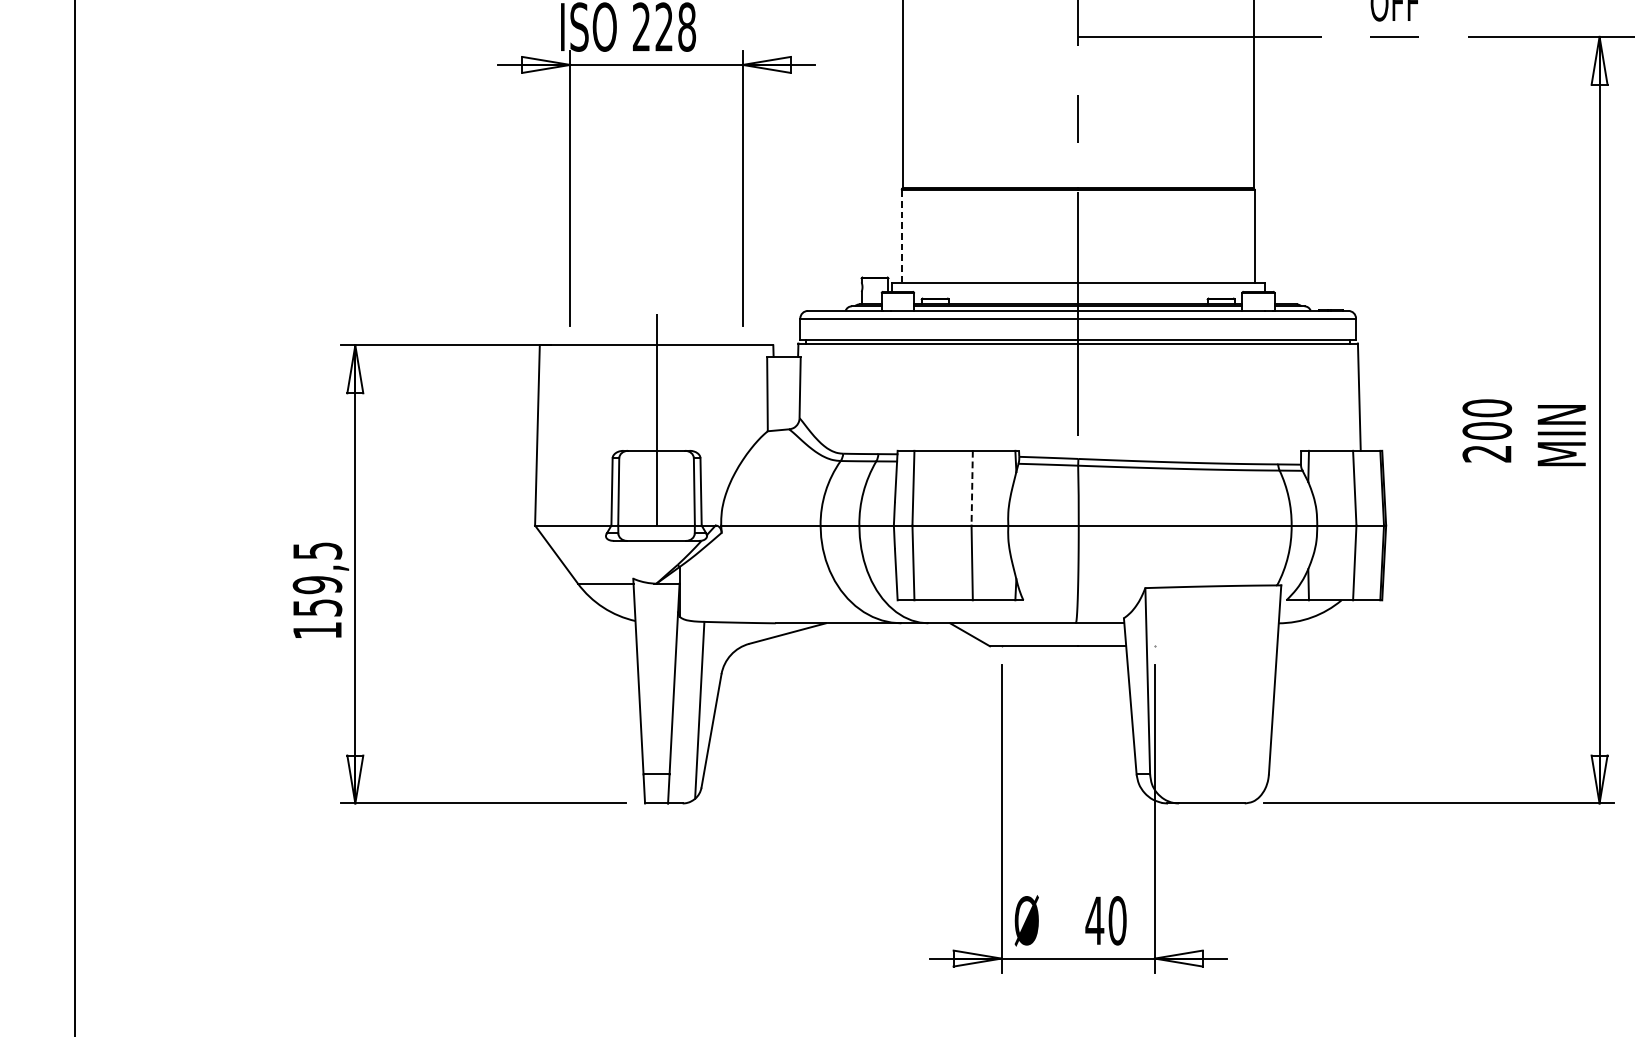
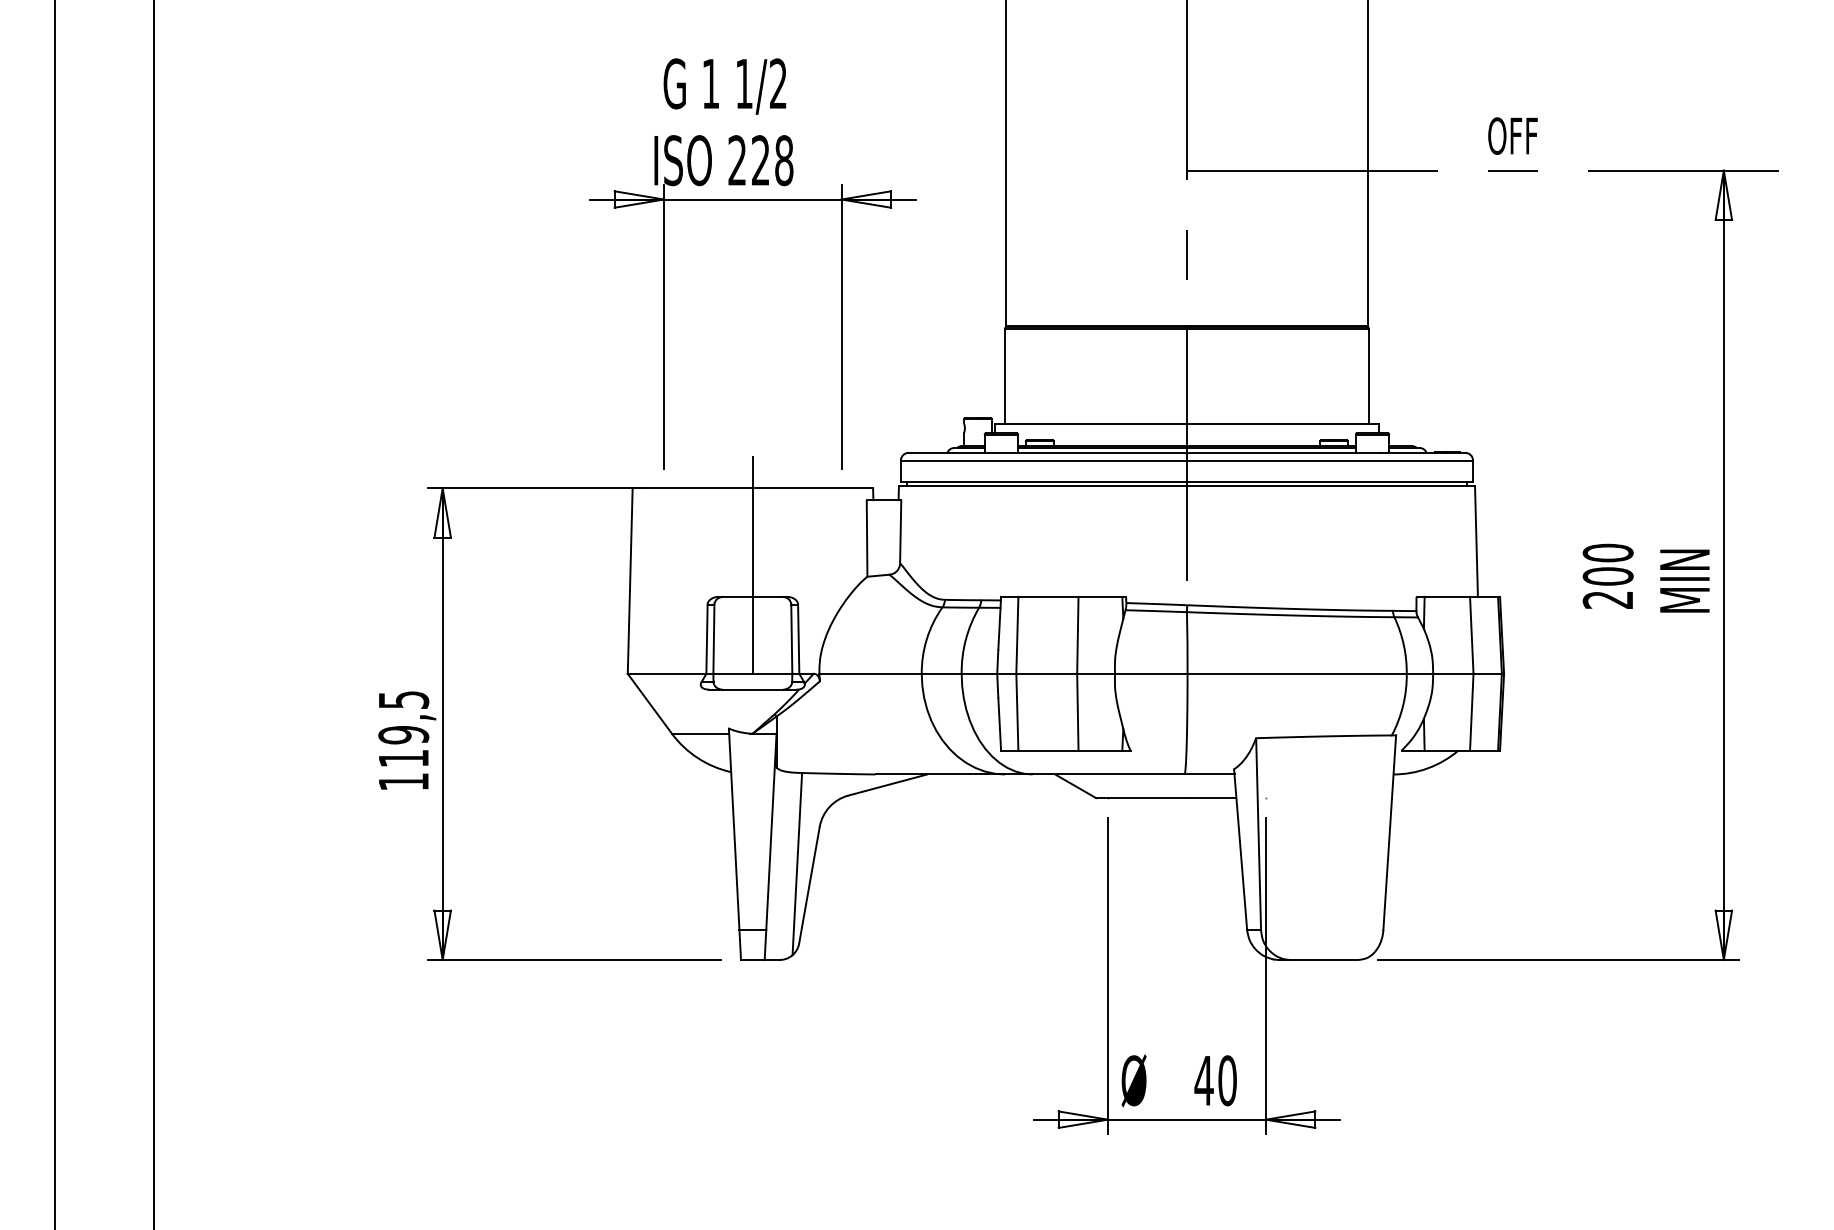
line: (901, 236) -> (1005, 376), dashed -> solid
line: (971, 488) -> (1077, 635), dashed -> solid
text: (318, 607) -> (404, 758), 159,5 -> 119,5

